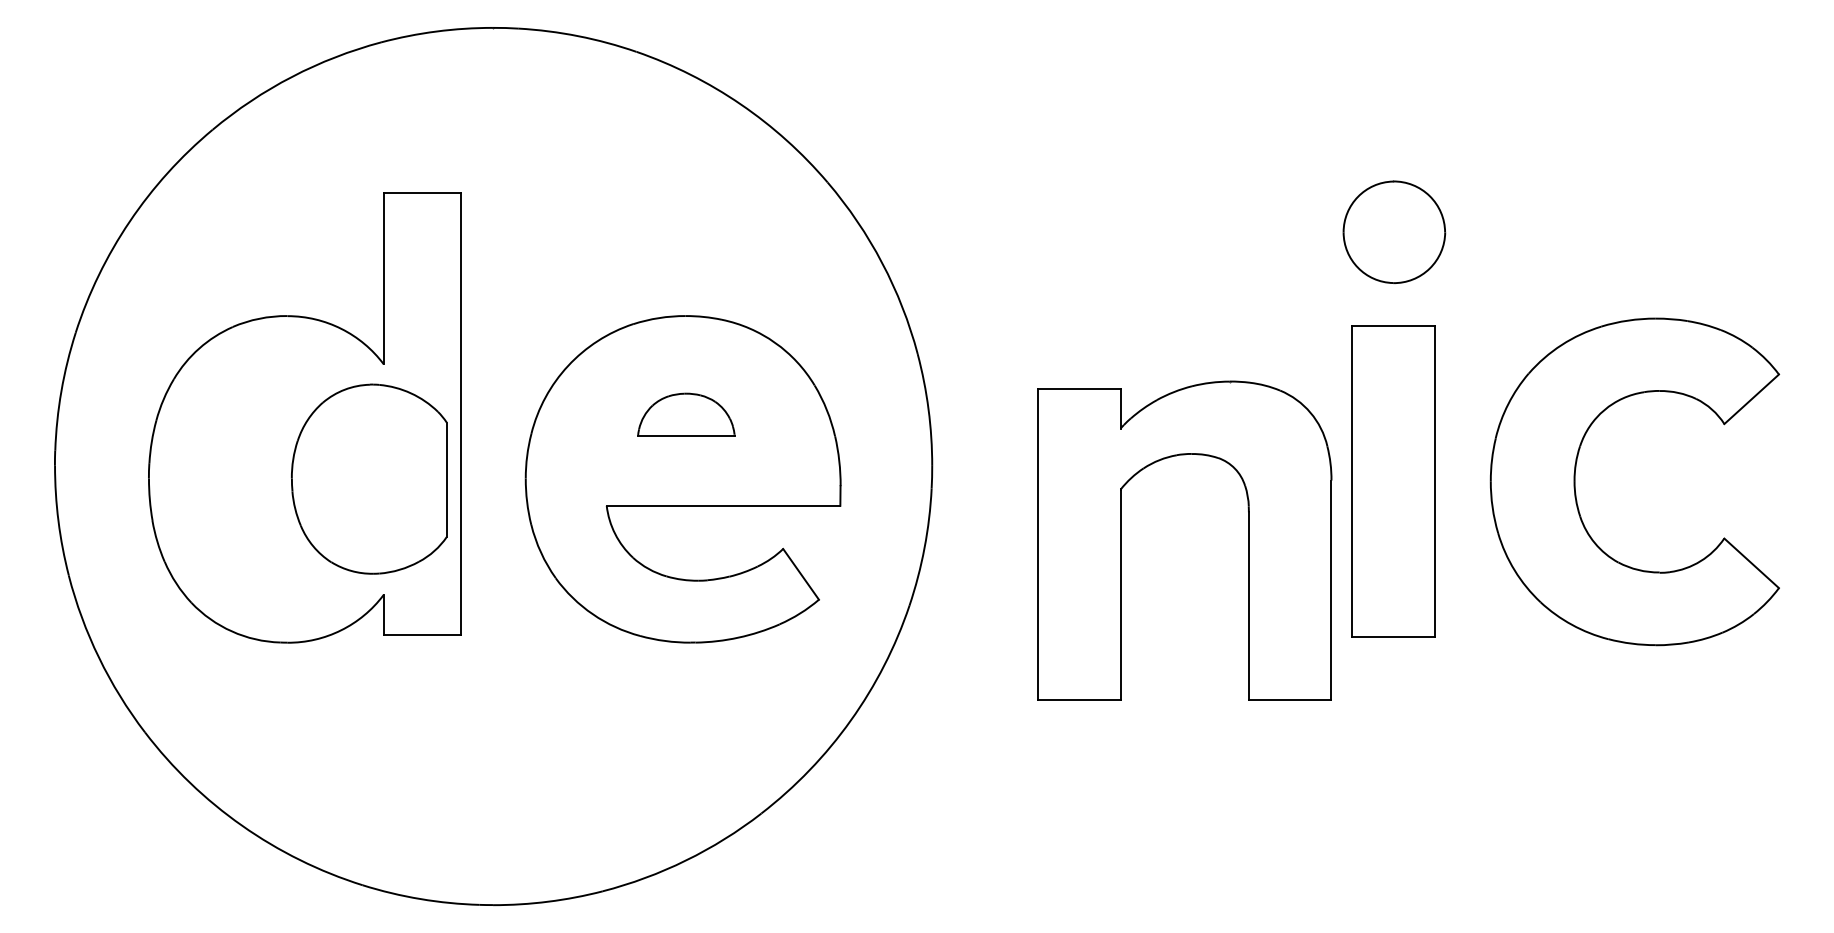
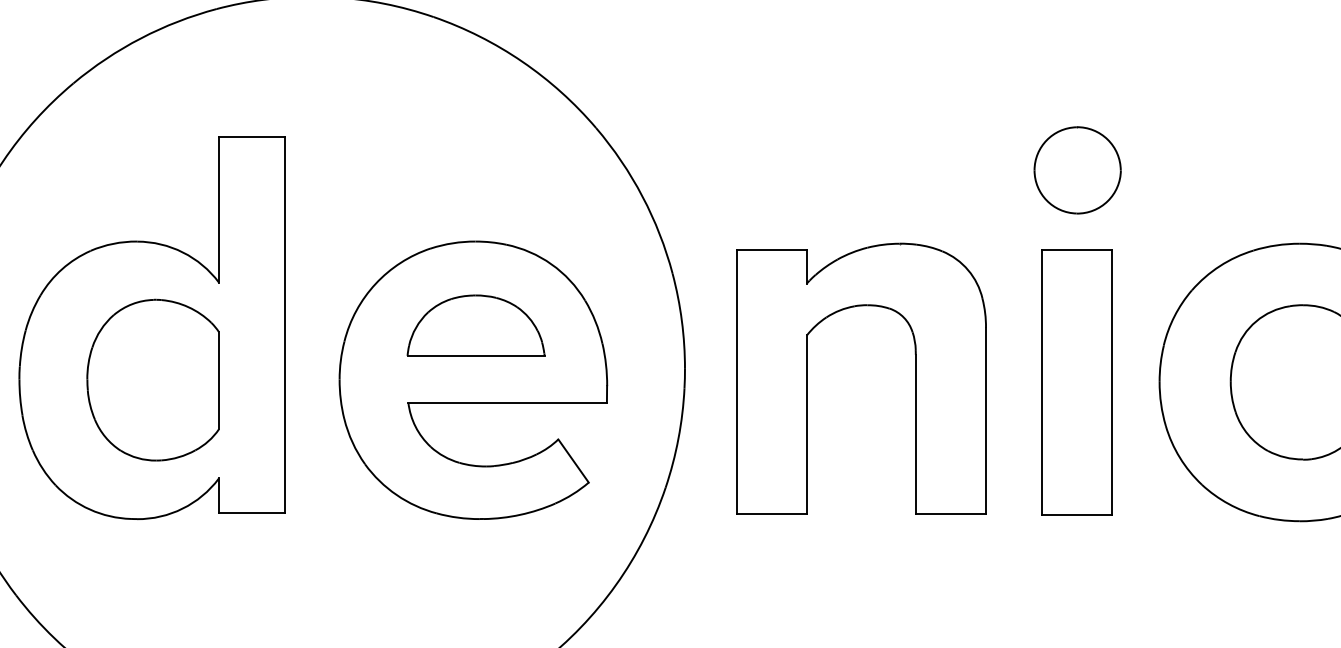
part: (686, 414) -> (476, 325), size x1.67
part: (369, 478) -> (153, 379), moved
part: (1121, 540) -> (807, 378), moved

